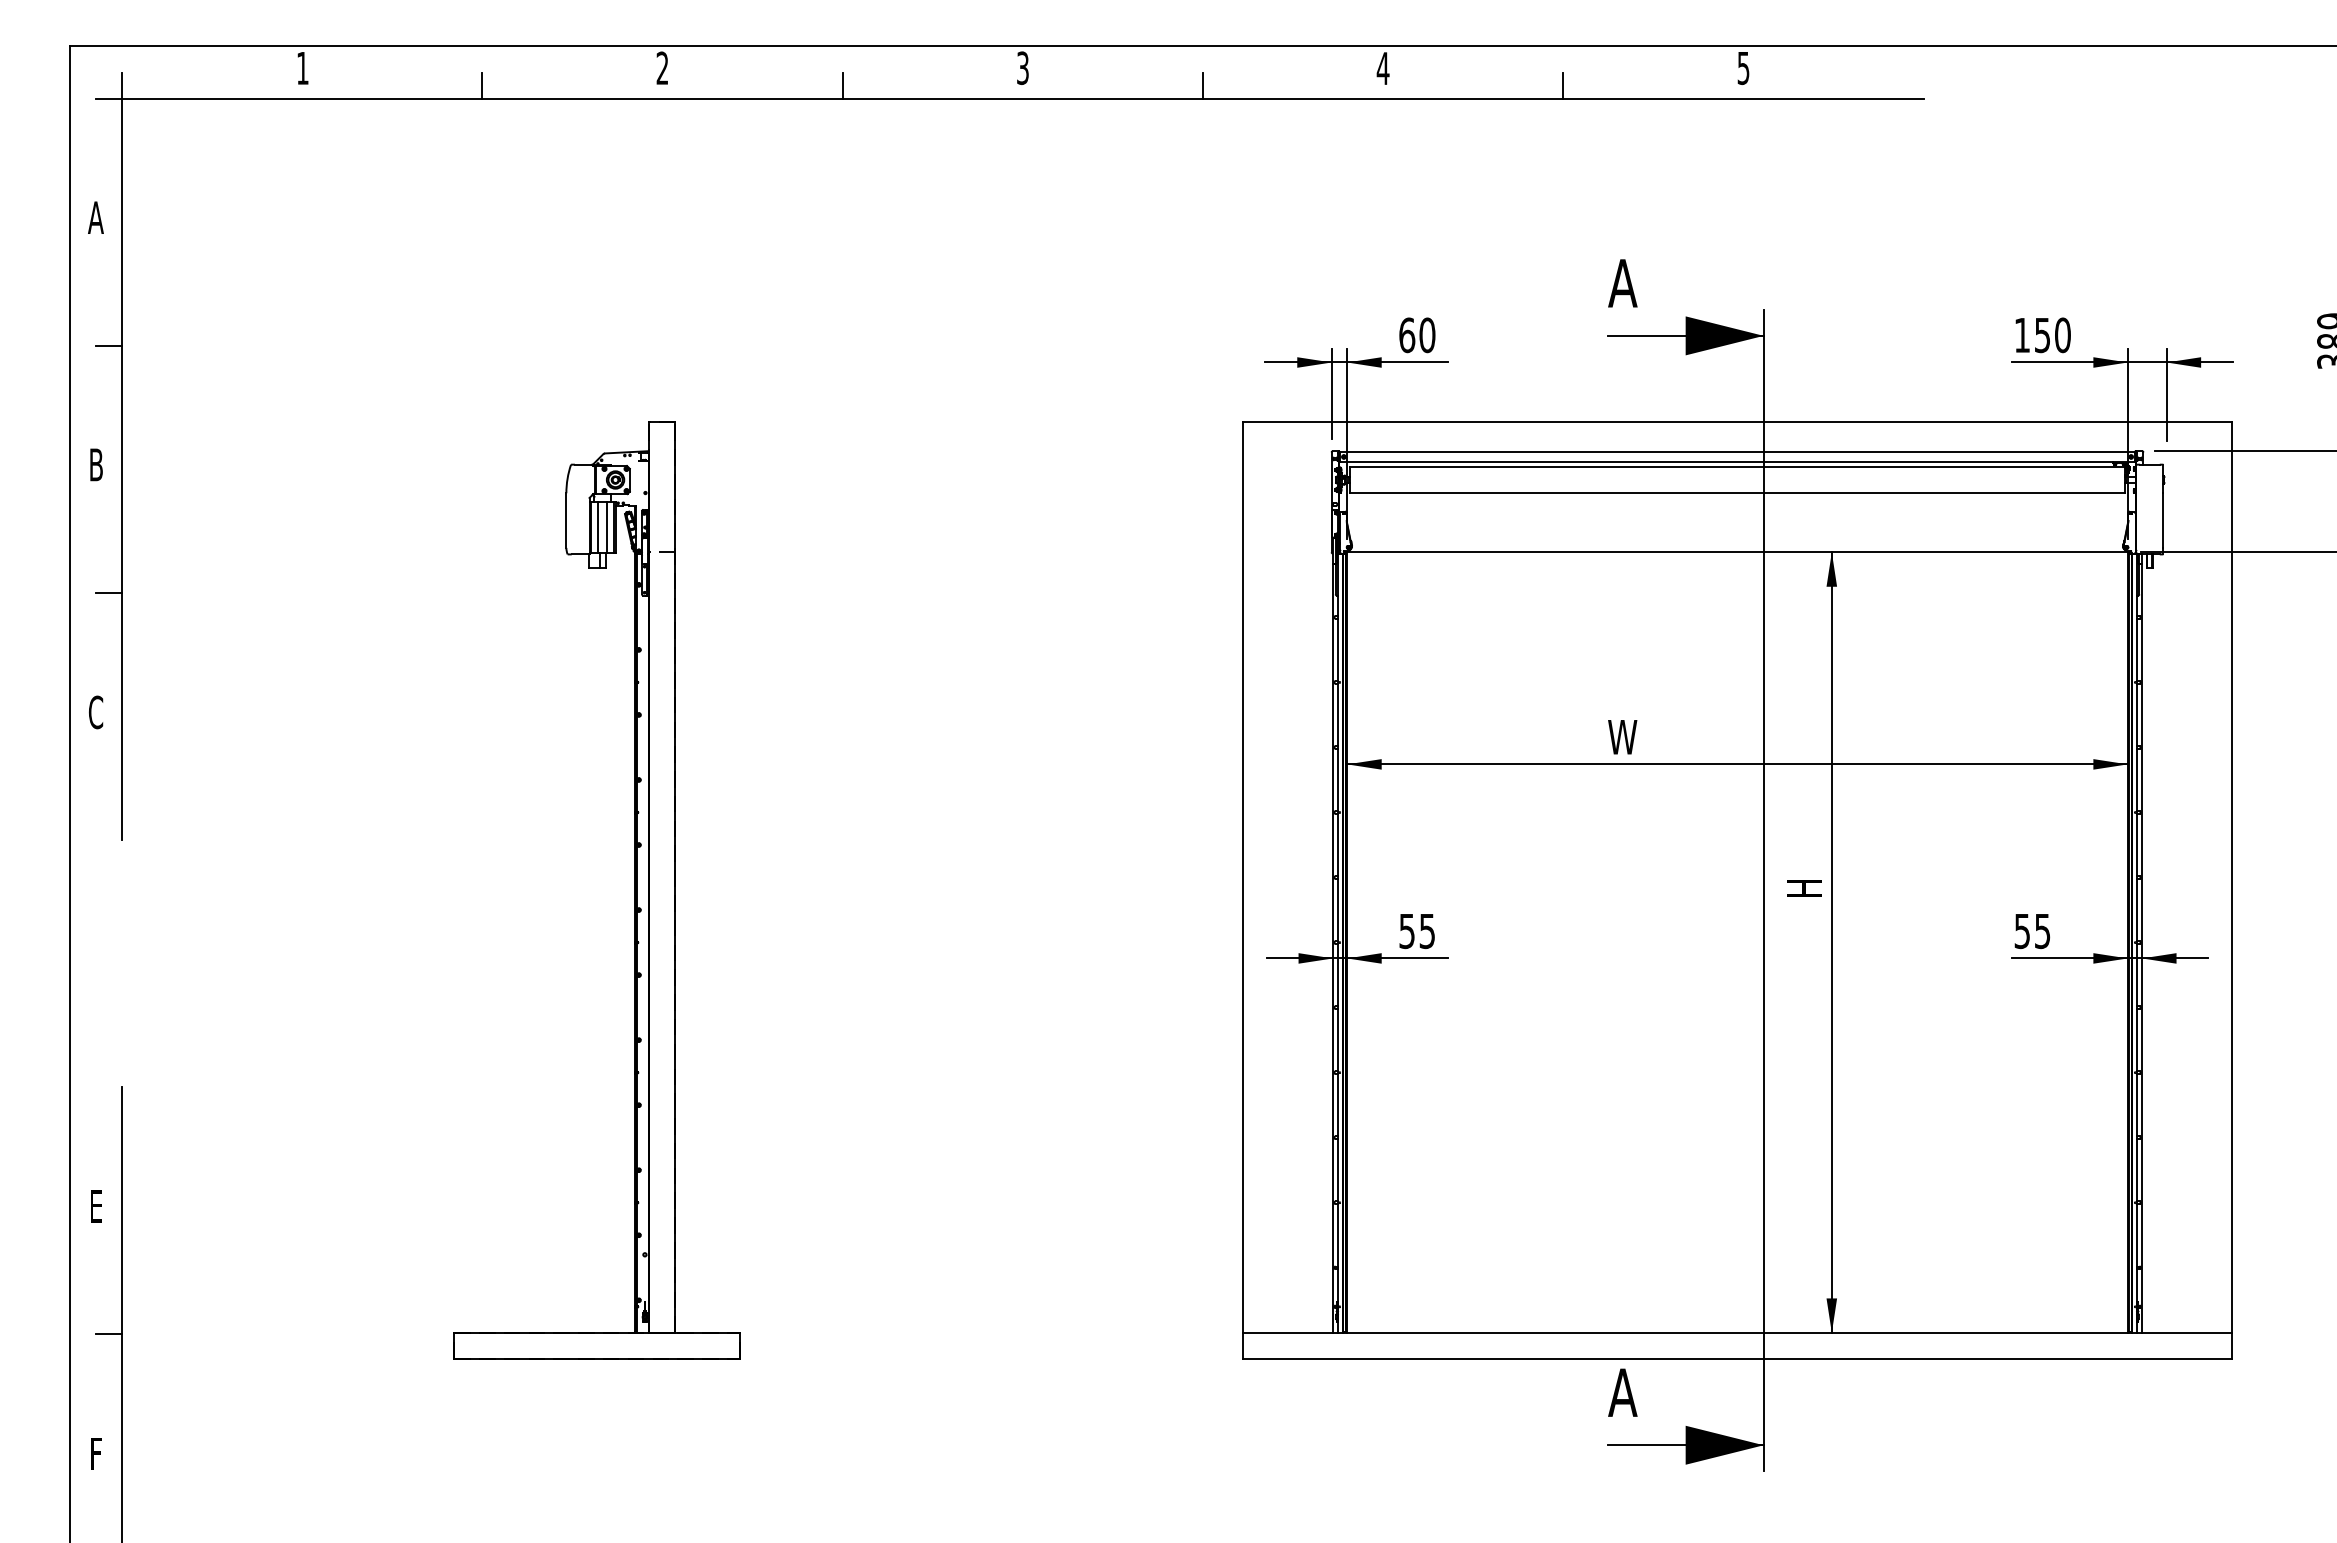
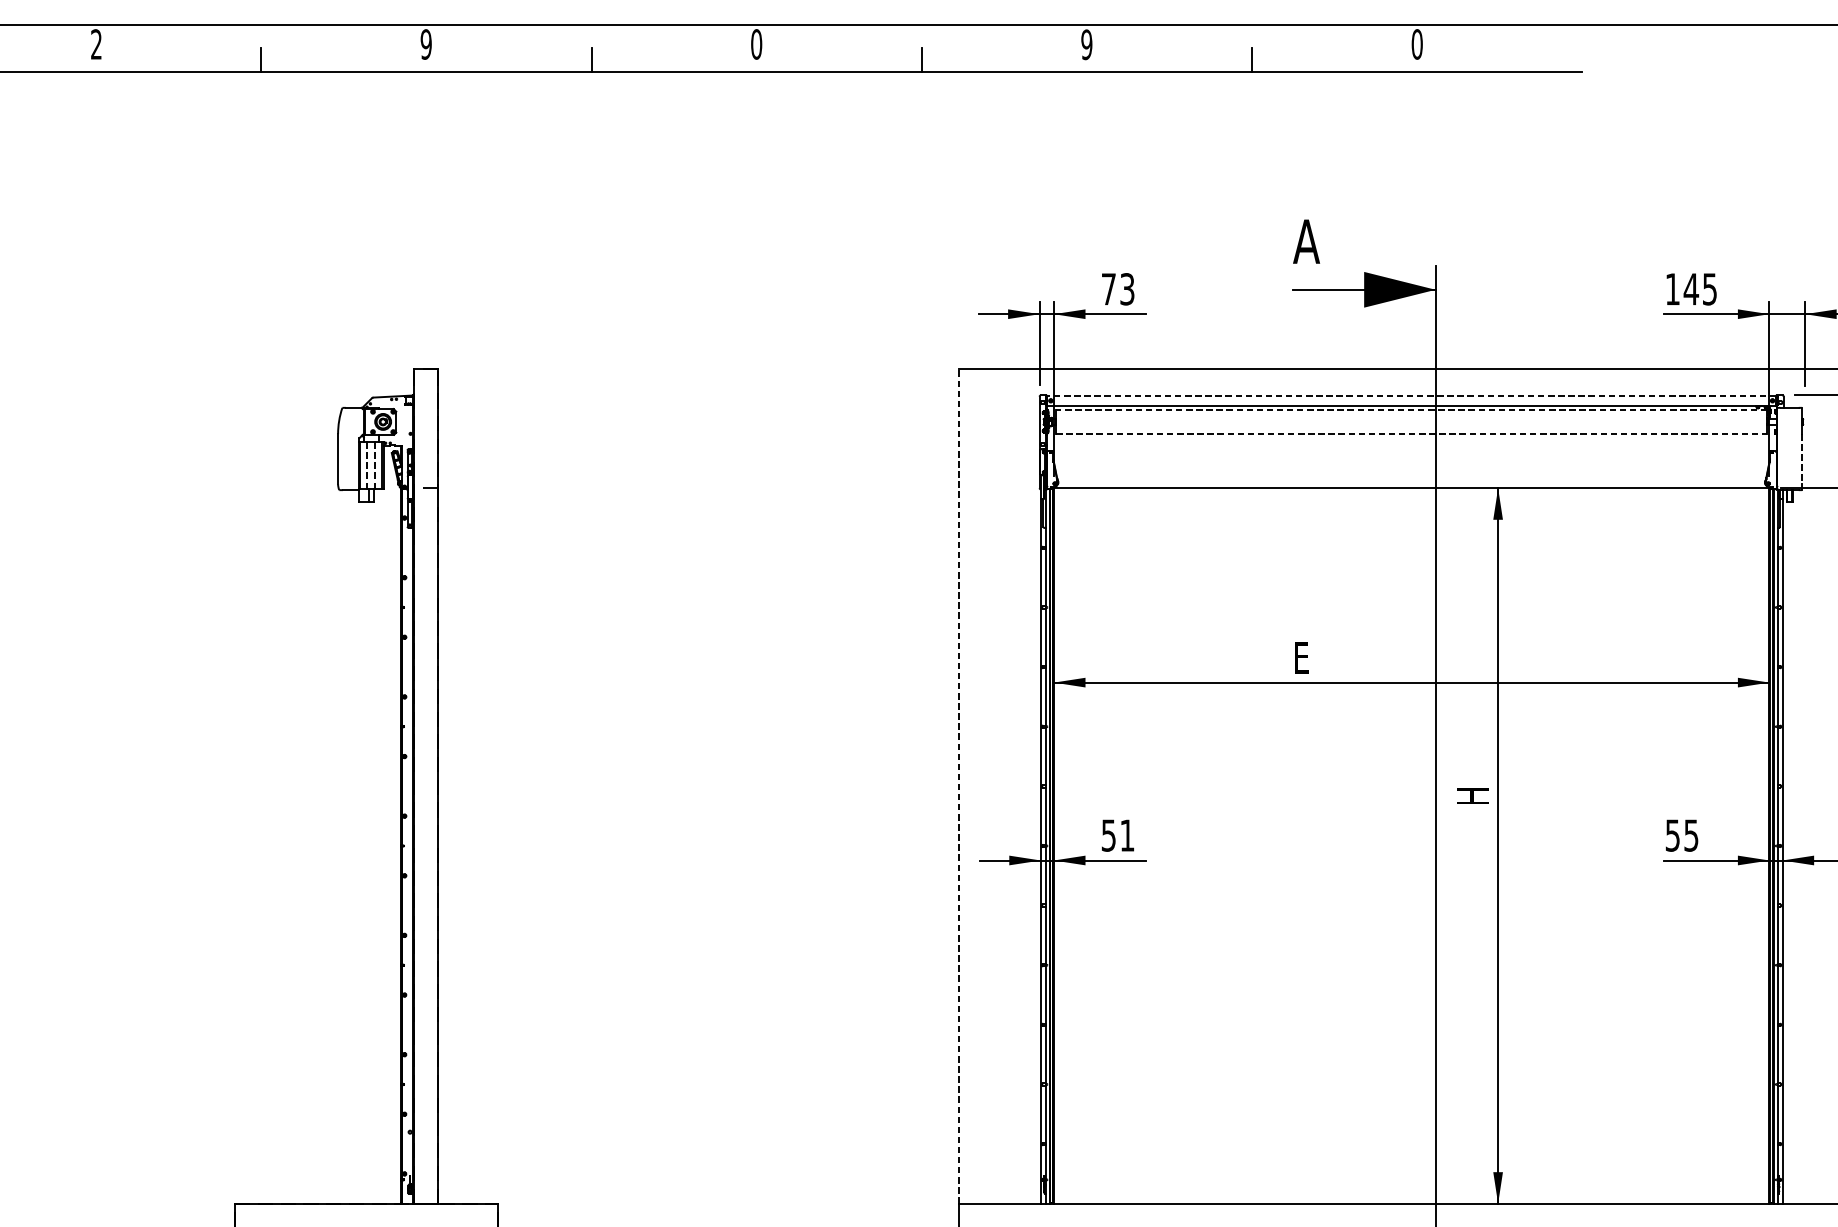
text: (302, 67) -> (96, 43), 1 -> 2
text: (662, 68) -> (426, 44), 2 -> 9
text: (1023, 68) -> (757, 44), 3 -> 0
text: (1382, 68) -> (1086, 44), 4 -> 9
text: (1743, 68) -> (1417, 44), 5 -> 0
text: (1417, 335) -> (1118, 289), 60 -> 73
text: (2052, 335) -> (1700, 289), 150 -> 145
line: (1737, 451) -> (1411, 395), solid -> dashed
line: (1737, 466) -> (1411, 409), solid -> dashed
line: (1737, 493) -> (1411, 434), solid -> dashed
line: (2163, 521) -> (1802, 459), solid -> dashed
line: (597, 527) -> (366, 465), solid -> dashed
line: (607, 527) -> (375, 465), solid -> dashed
text: (1622, 737) -> (1306, 657), W -> E
line: (1243, 877) -> (958, 786), solid -> dashed
text: (1426, 931) -> (1126, 835), 55 -> 51

